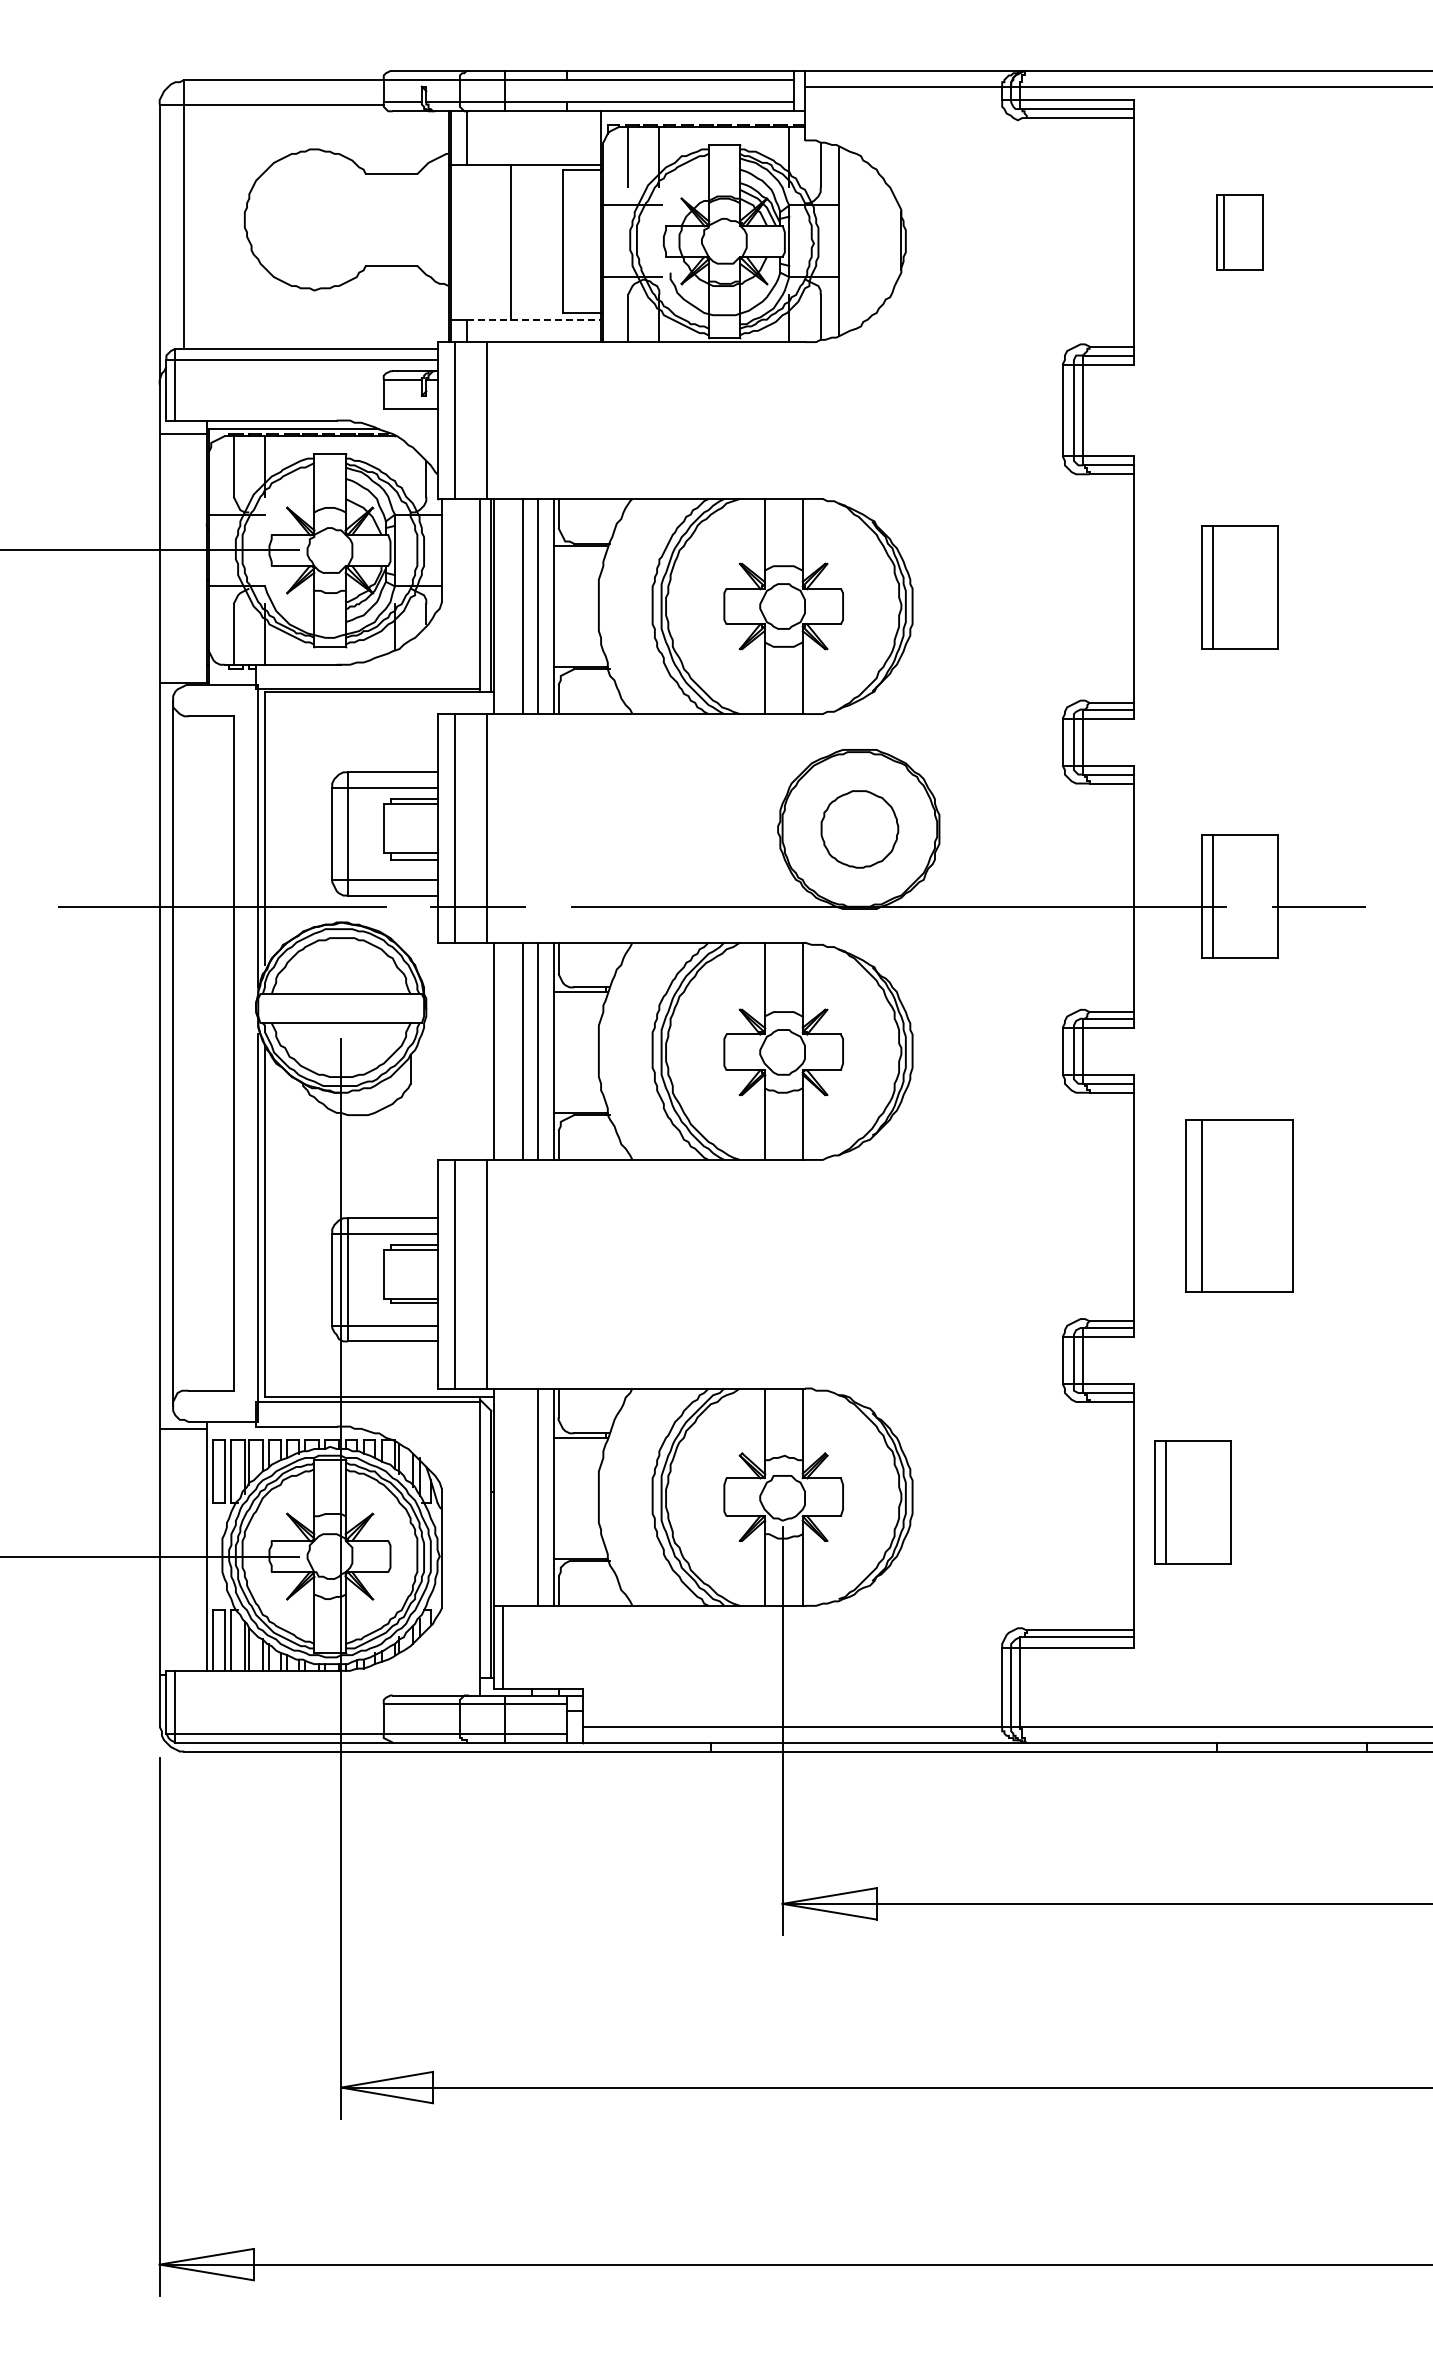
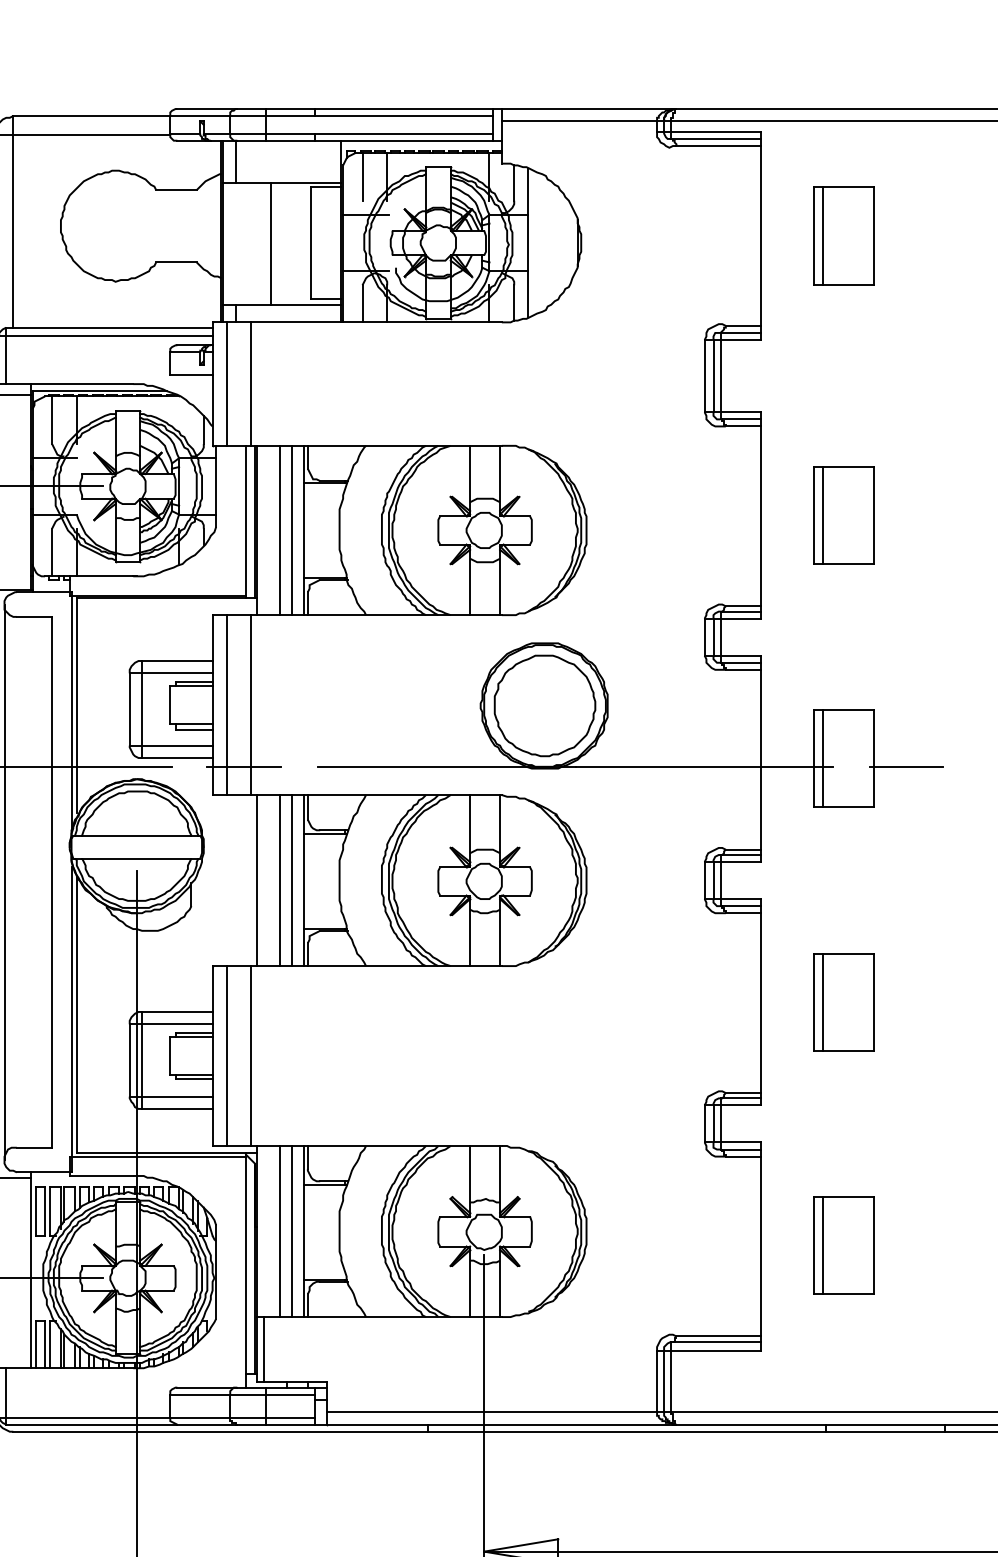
part: (1239, 232) -> (843, 236), size x1.67
line: (534, 319) -> (288, 304), dashed -> solid
part: (859, 829) -> (544, 706), size x1.67
part: (1239, 1205) -> (843, 1001), size x0.71
line: (522, 1496) -> (279, 1230), added
part: (1192, 1502) -> (843, 1245), moved

